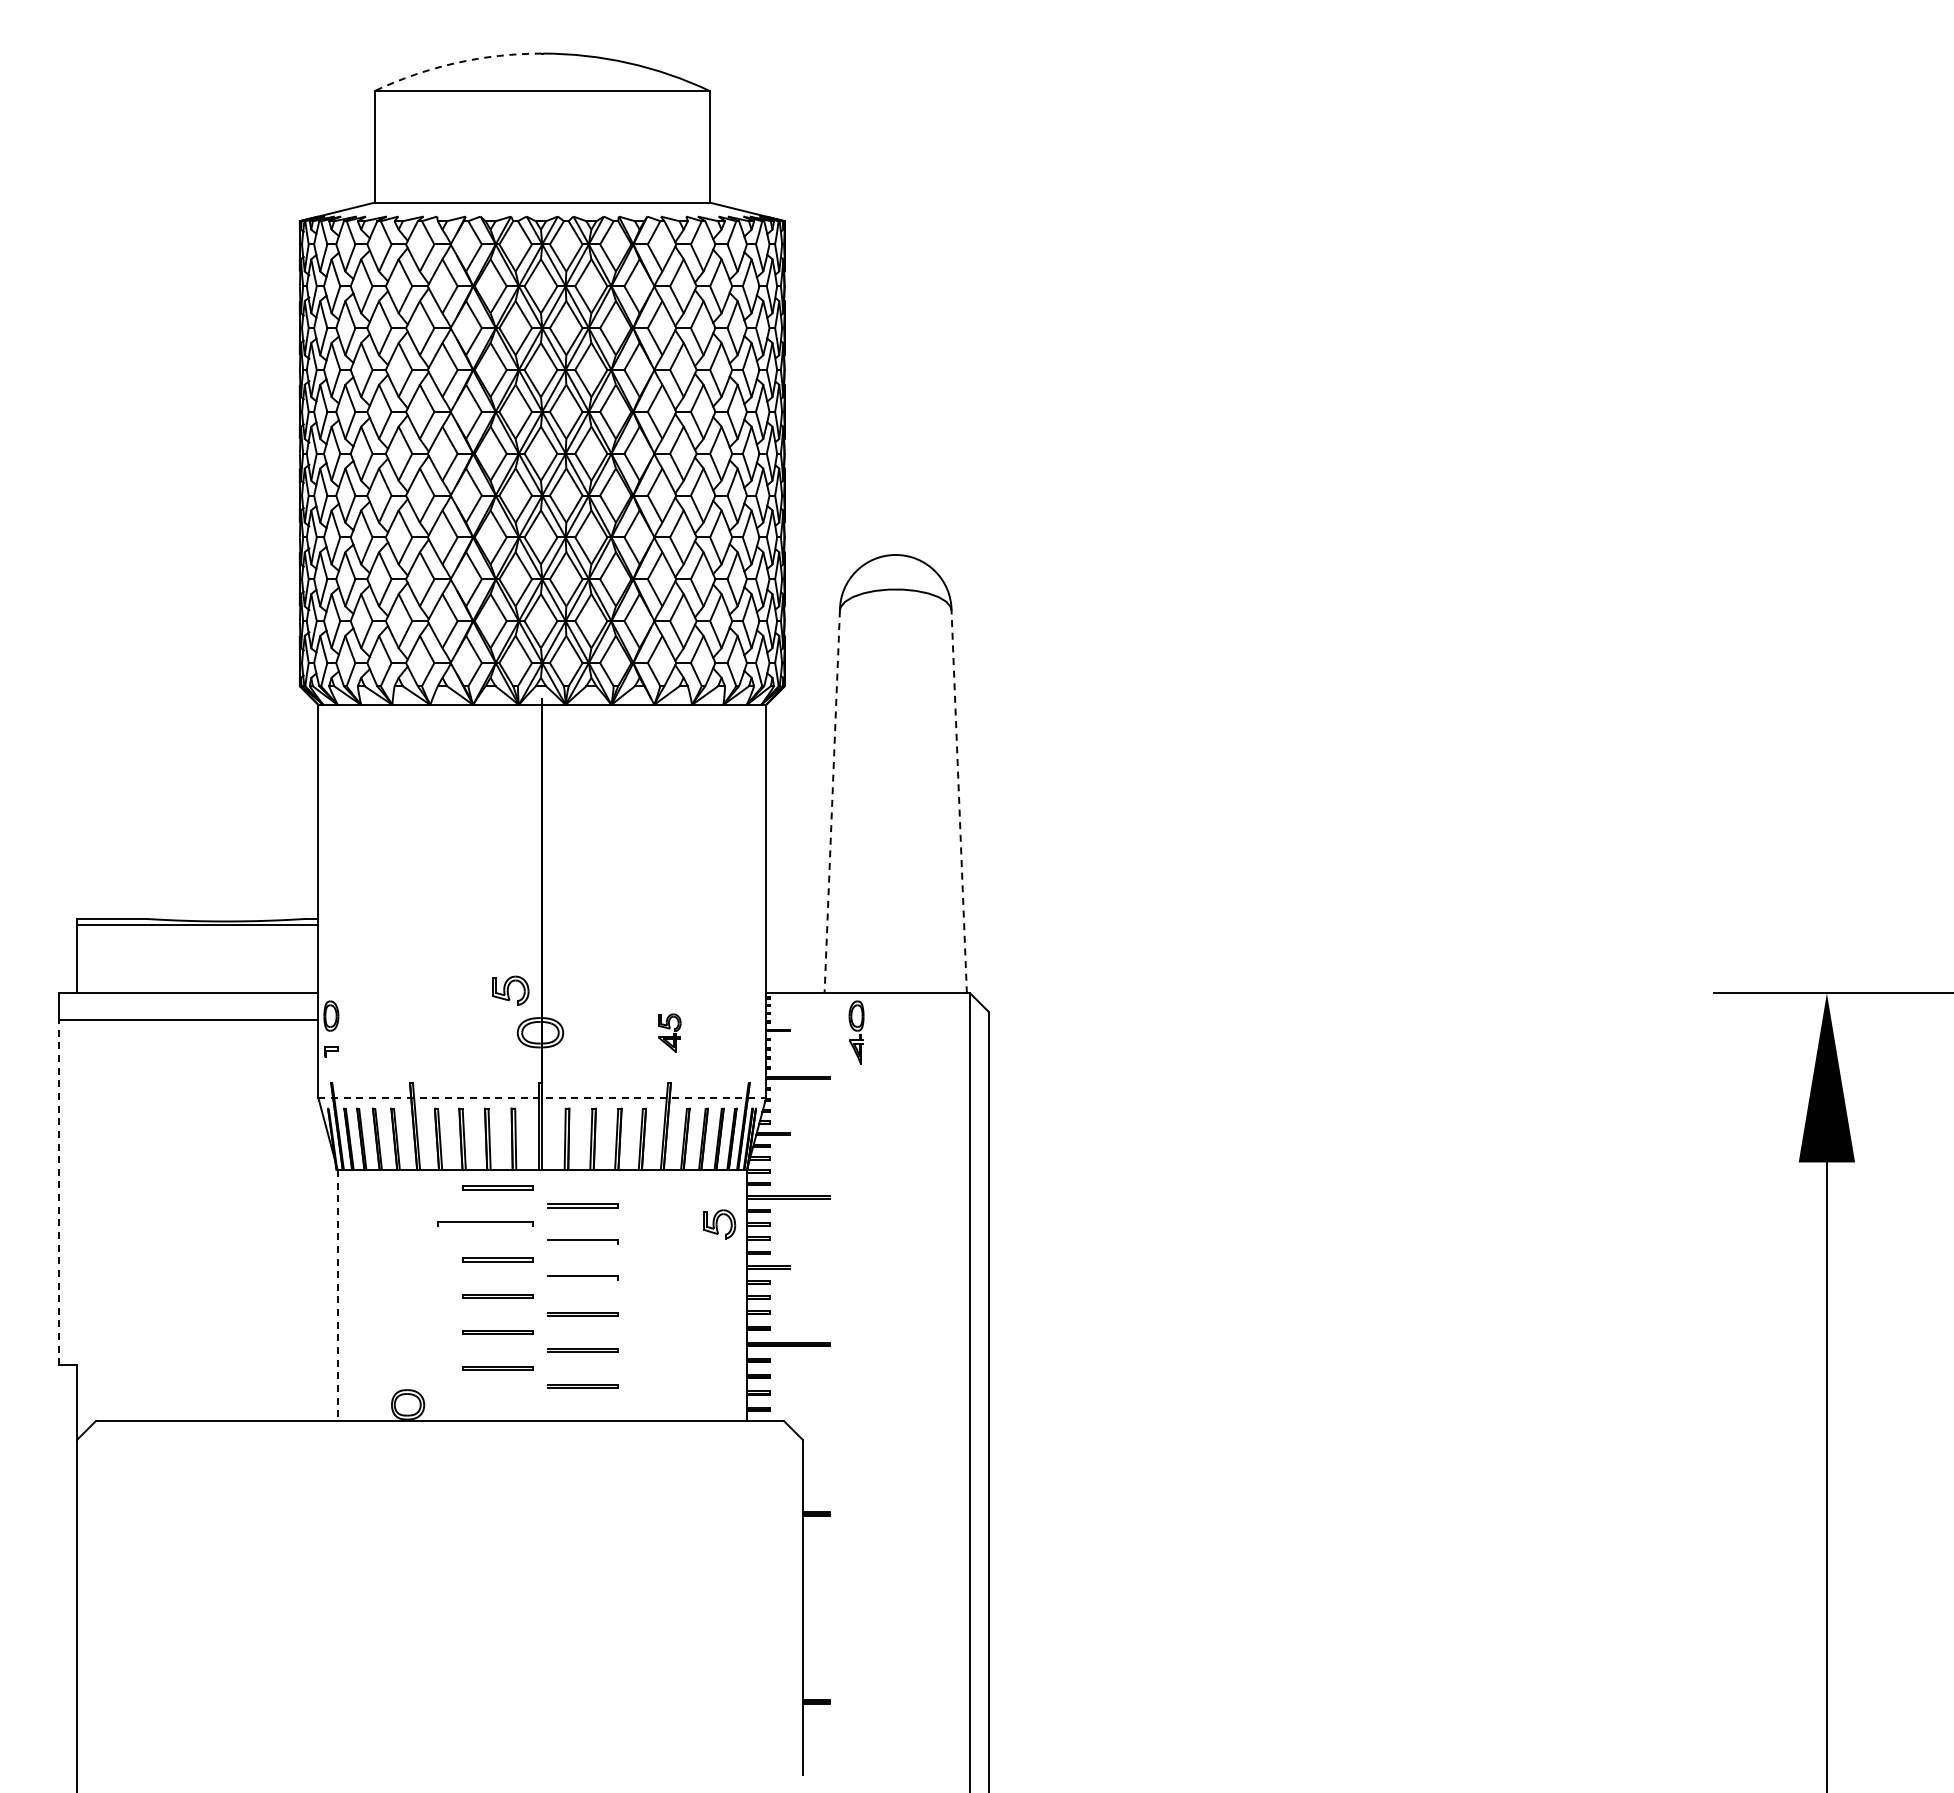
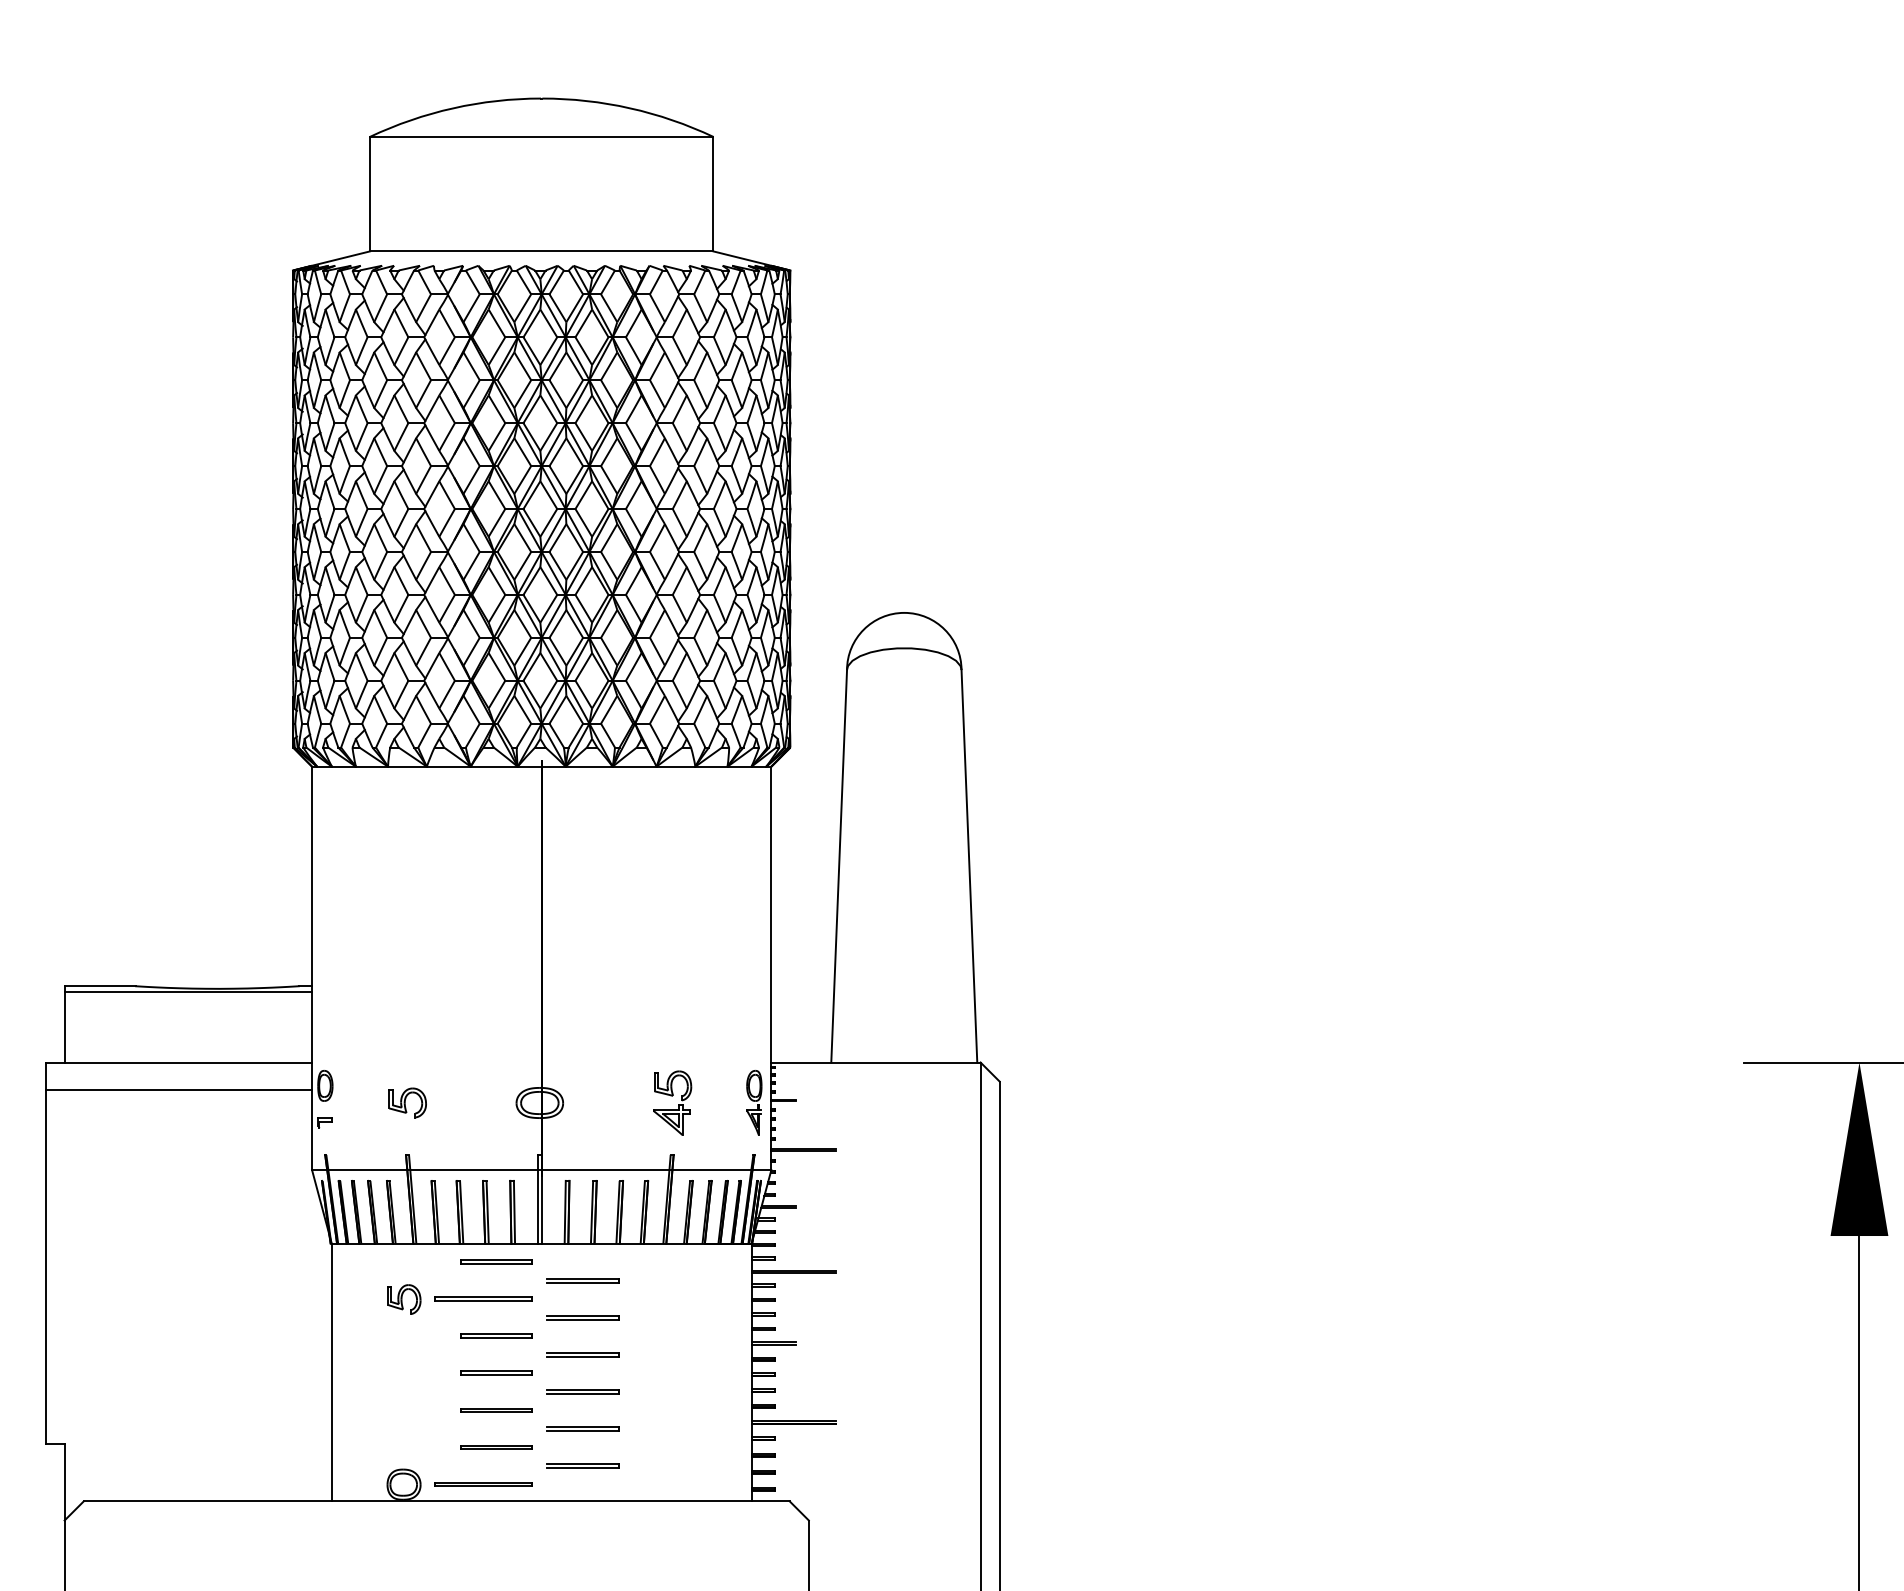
arc: (456, 63) -> (453, 108), dashed -> solid
line: (832, 801) -> (839, 865), dashed -> solid
line: (959, 801) -> (969, 865), dashed -> solid
part: (510, 990) -> (407, 1102), moved
part: (669, 1032) -> (672, 1102), size x1.67
part: (856, 1032) -> (754, 1102), moved
line: (542, 1098) -> (541, 1170), dashed -> solid
line: (58, 1192) -> (45, 1266), dashed -> solid
part: (719, 1224) -> (404, 1299), moved
line: (485, 1225) -> (483, 1300), added
line: (582, 1244) -> (582, 1320), added
line: (582, 1280) -> (582, 1357), added
line: (337, 1295) -> (331, 1372), dashed -> solid
line: (485, 1403) -> (483, 1483), added

